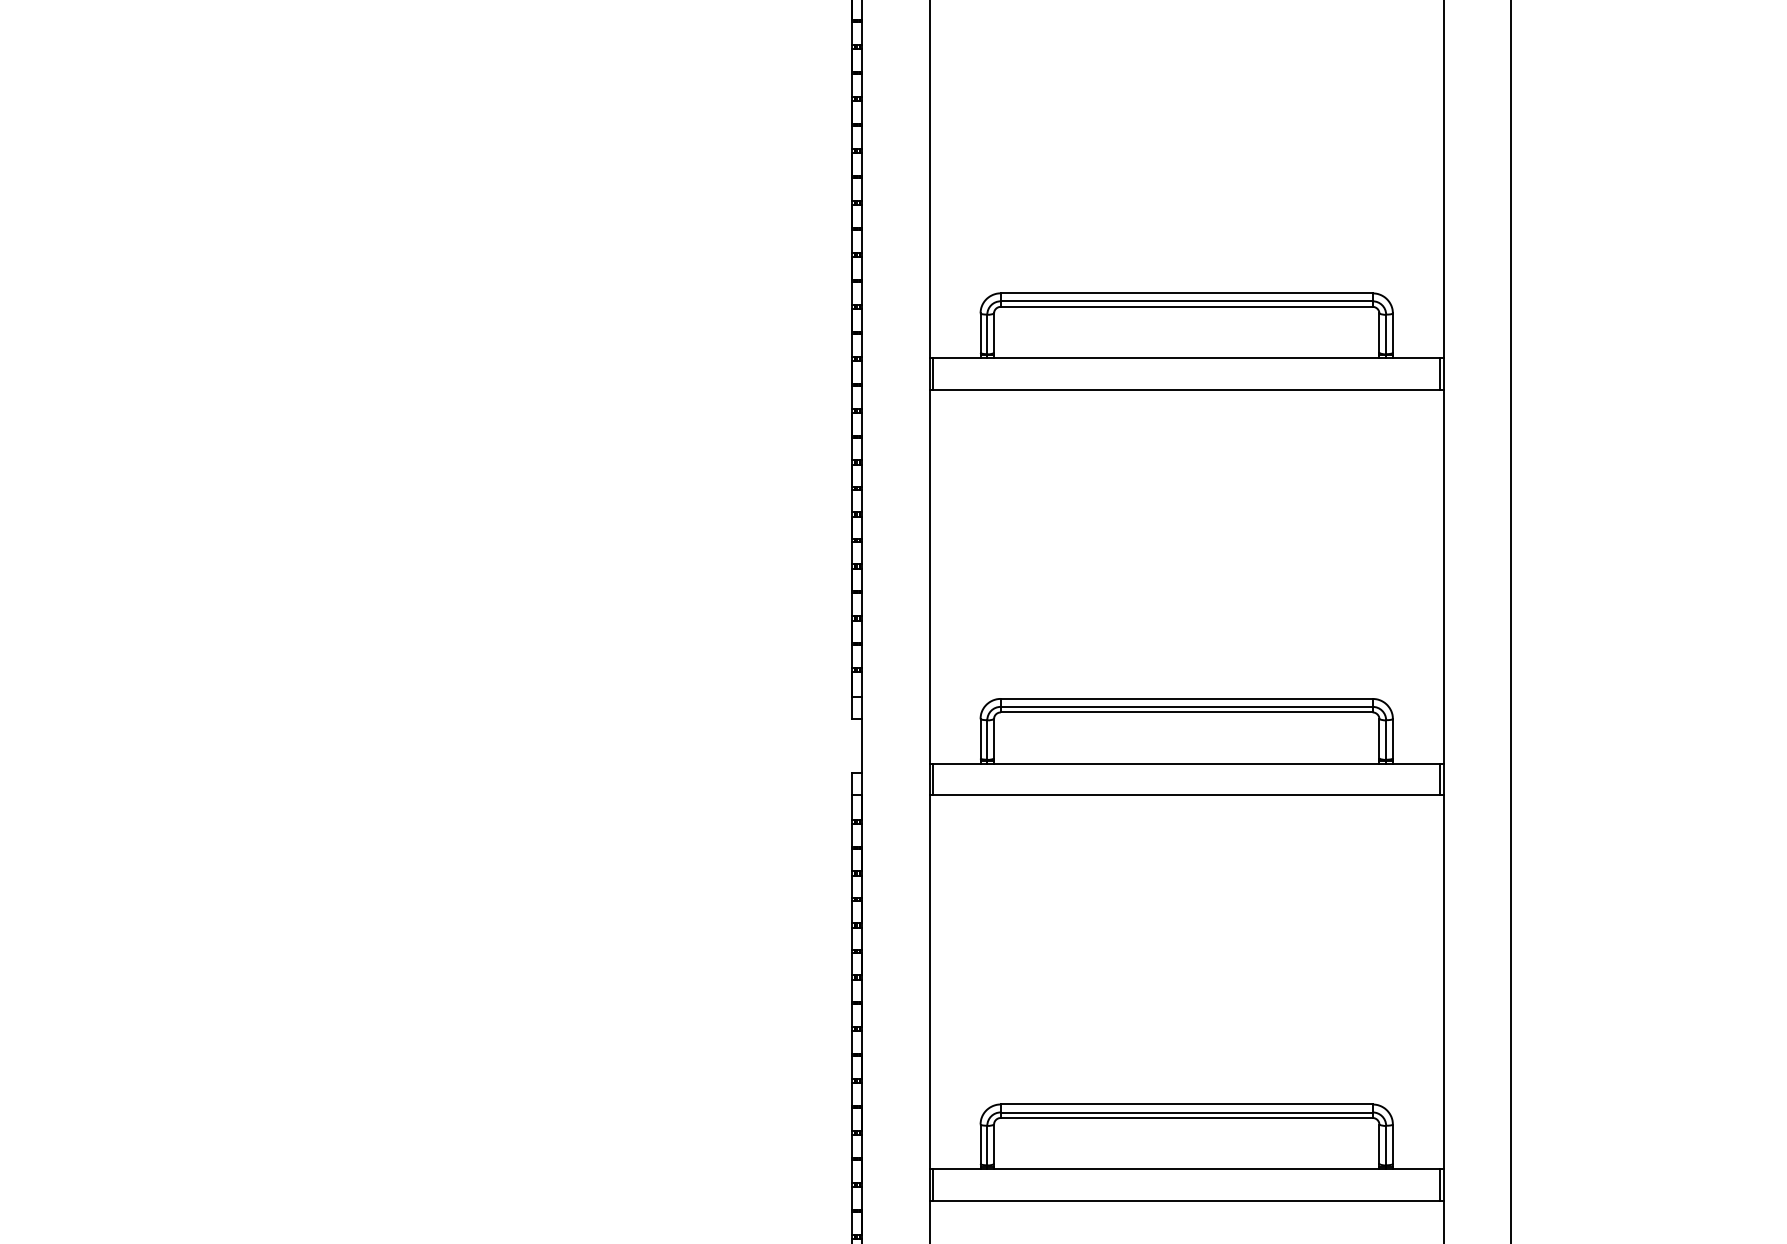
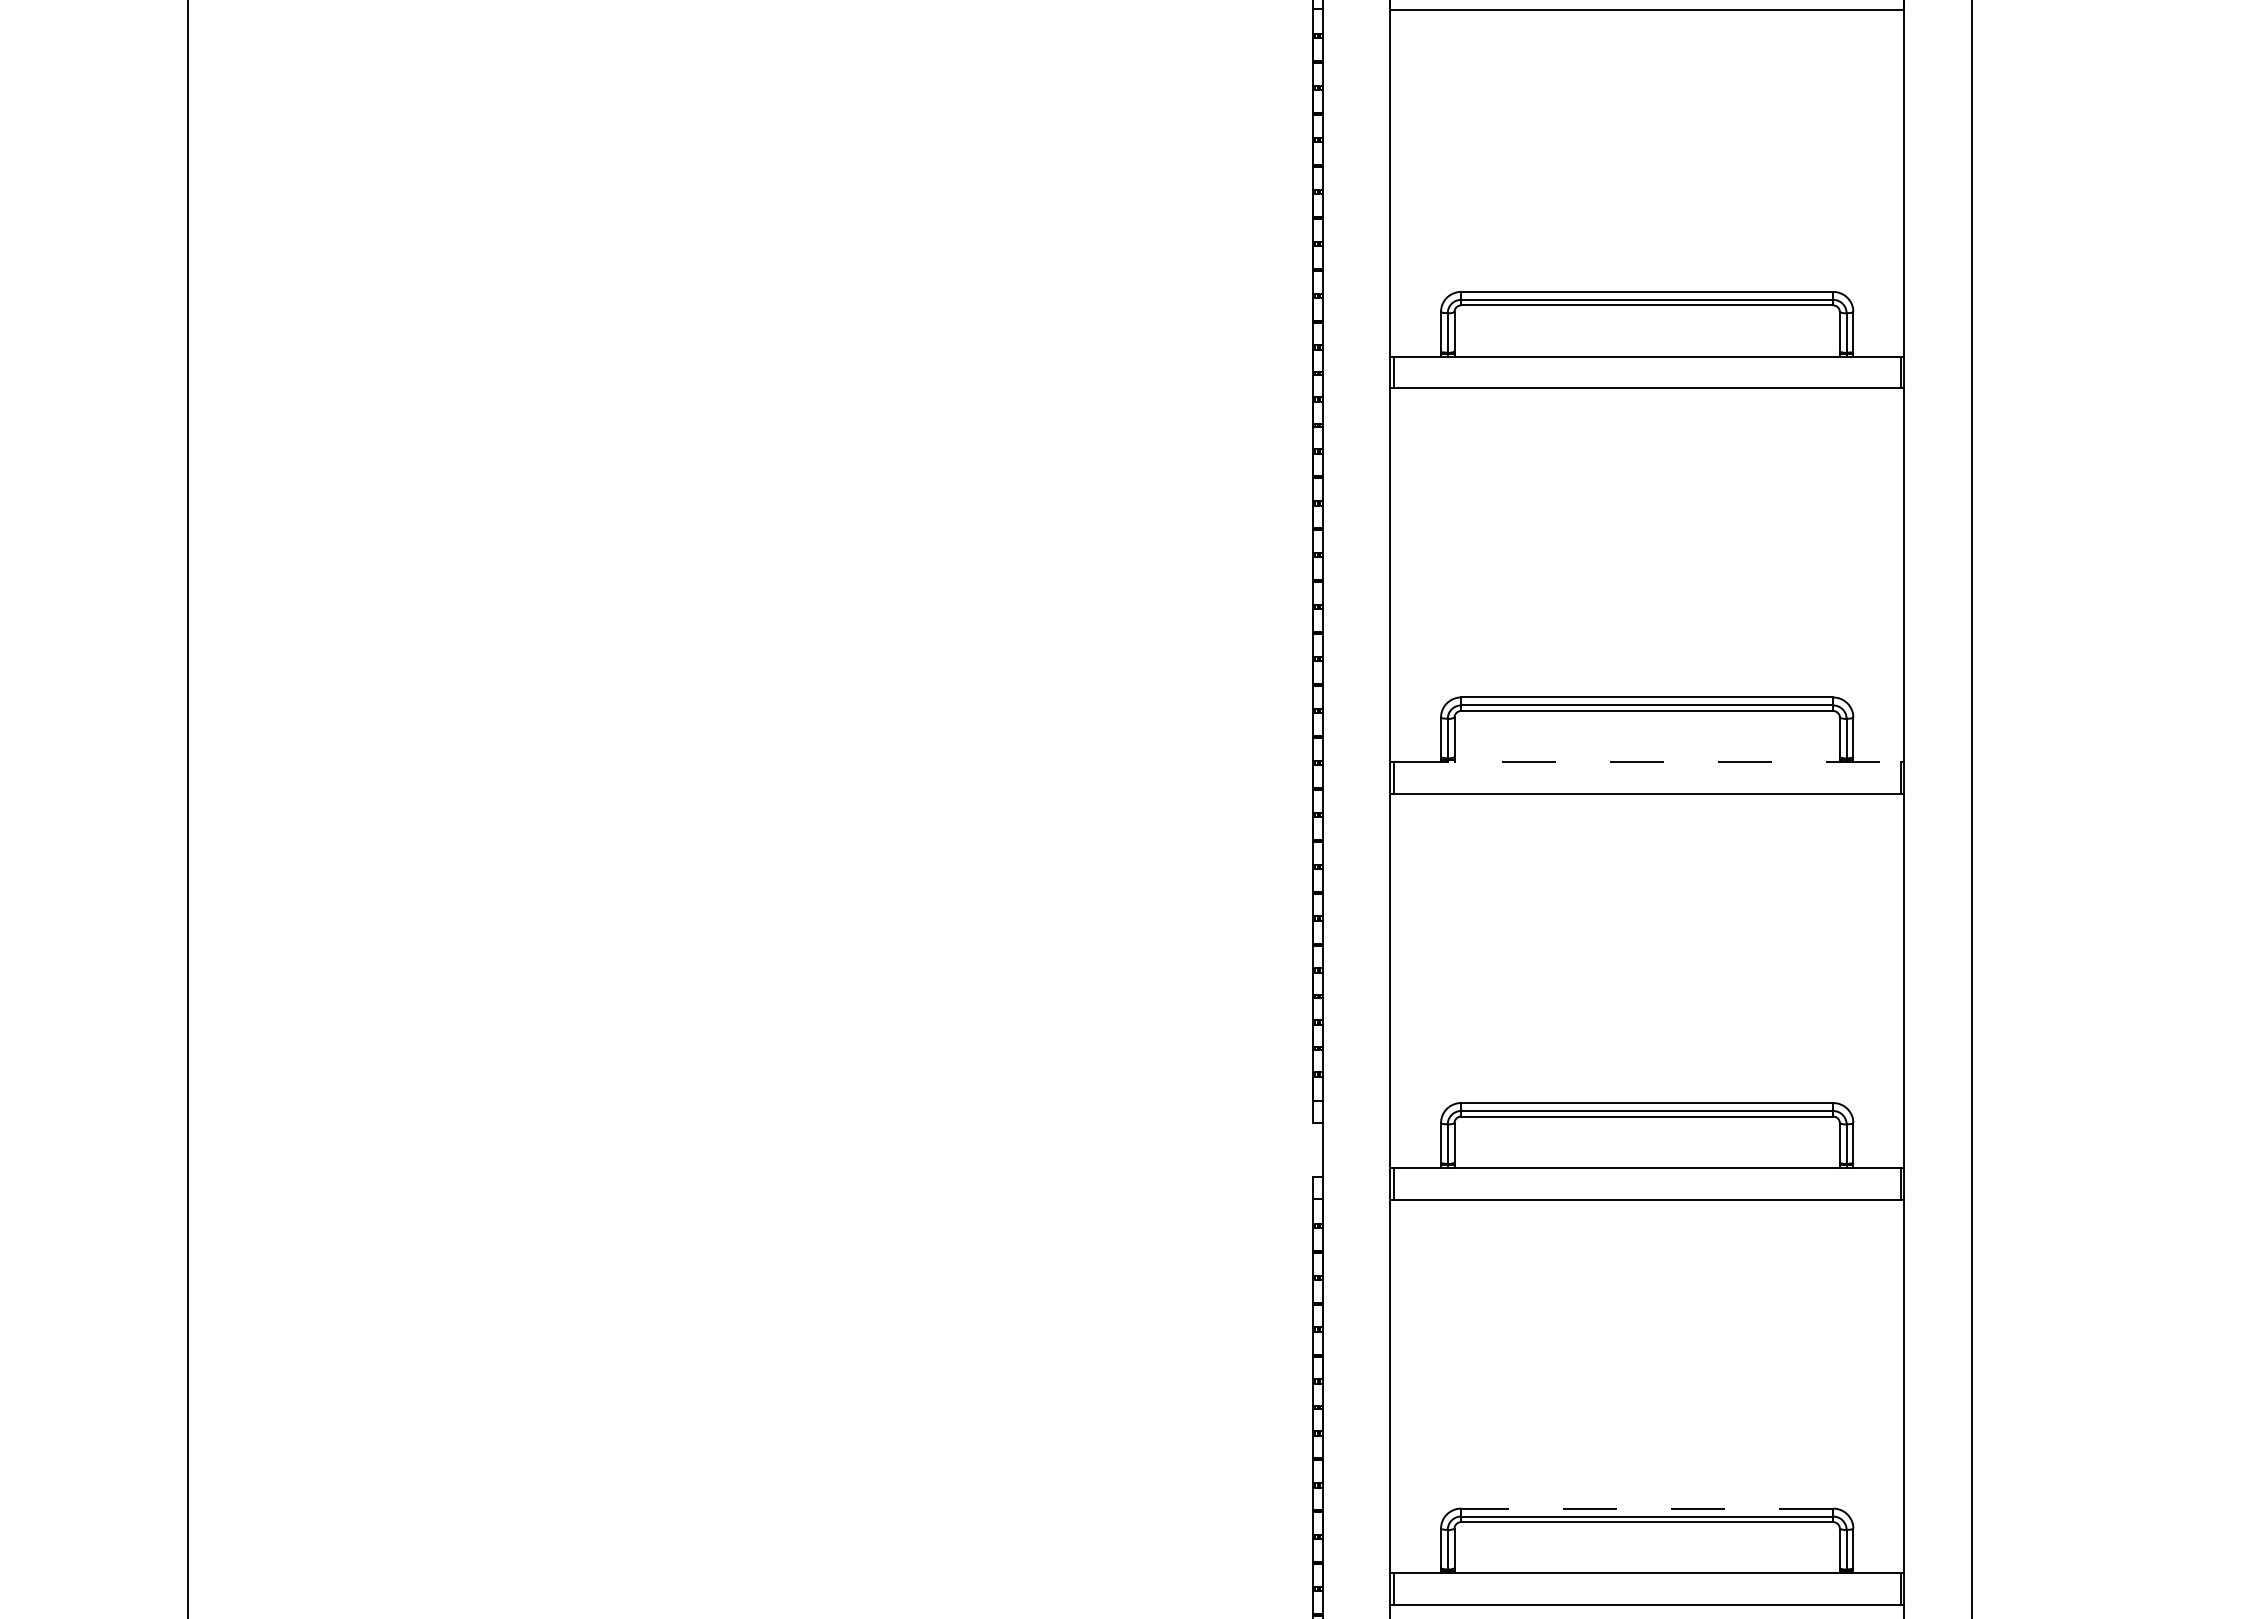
line: (1187, 358) -> (1647, 762), solid -> dashed
line: (1187, 1104) -> (1647, 1508), solid -> dashed

